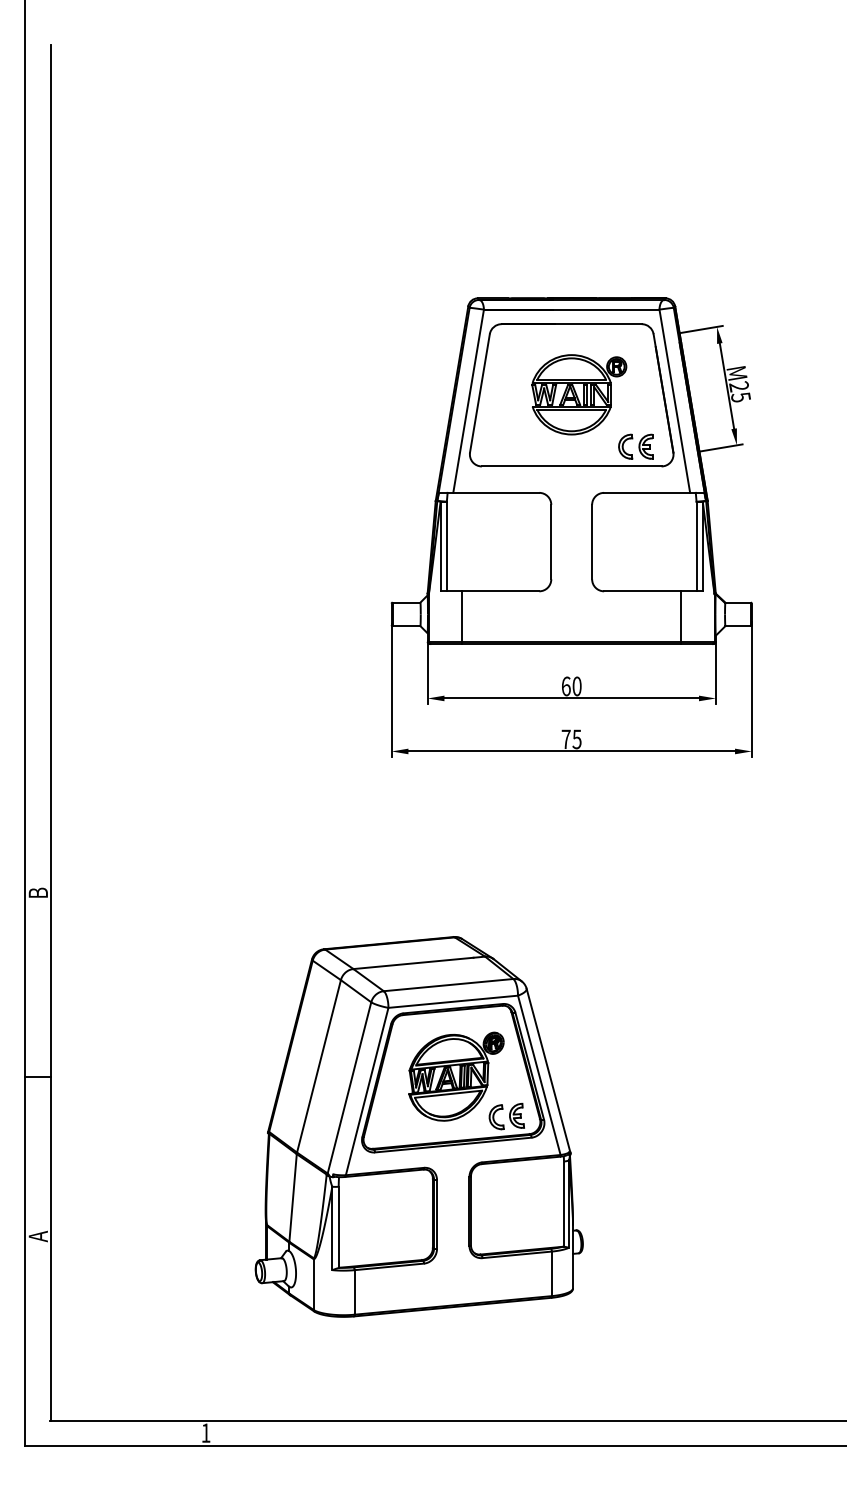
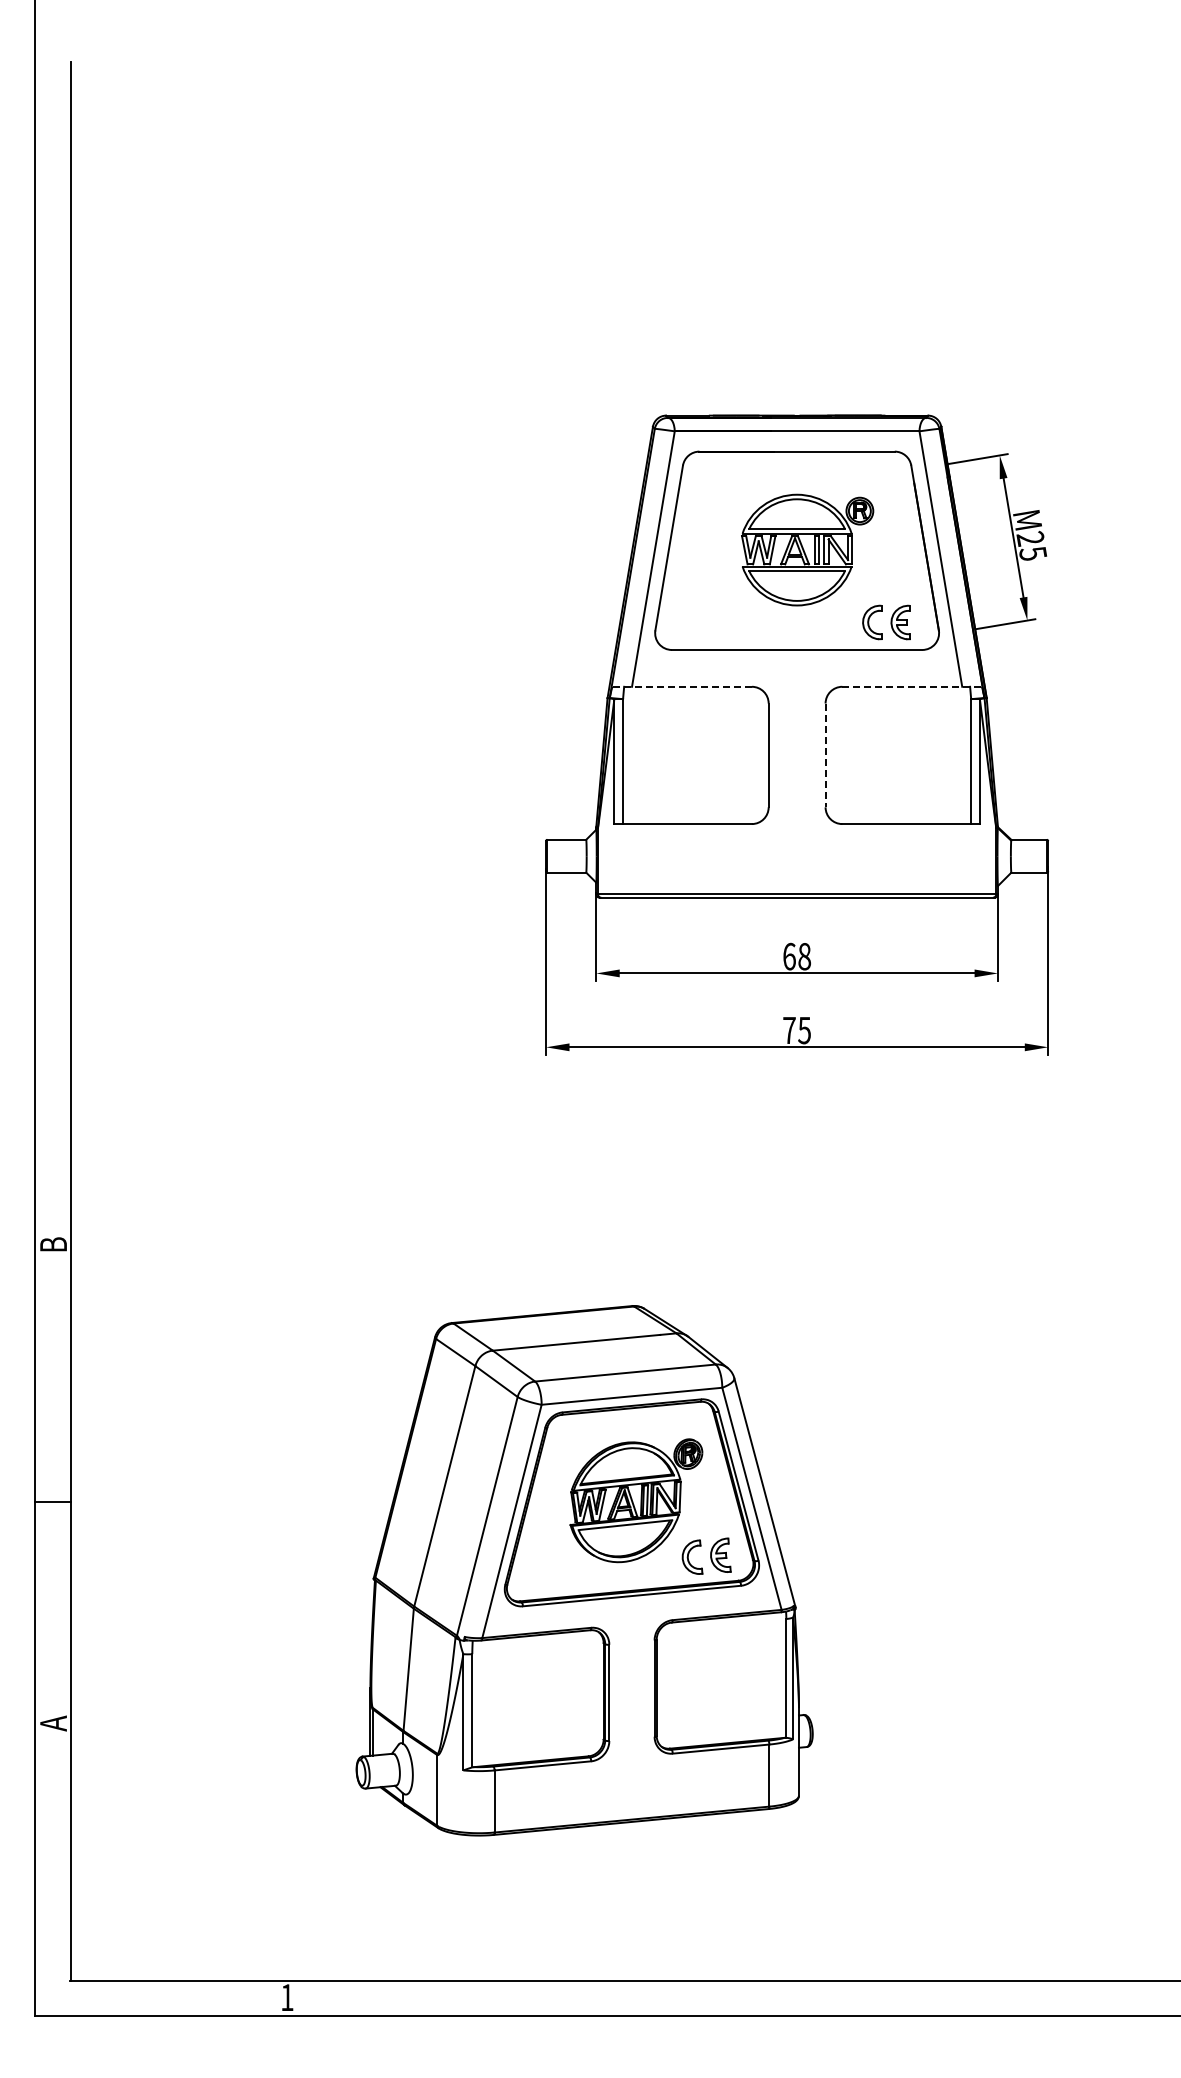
line: (489, 492) -> (682, 686), solid -> dashed
line: (654, 492) -> (912, 686), solid -> dashed
line: (592, 542) -> (825, 755), solid -> dashed
line: (462, 617) -> (644, 860), removed
line: (681, 617) -> (949, 860), removed
text: (577, 686) -> (804, 956), 60 -> 68

